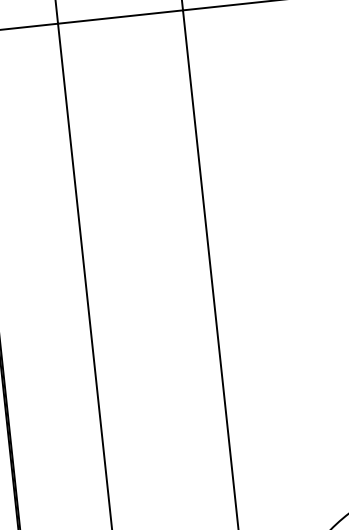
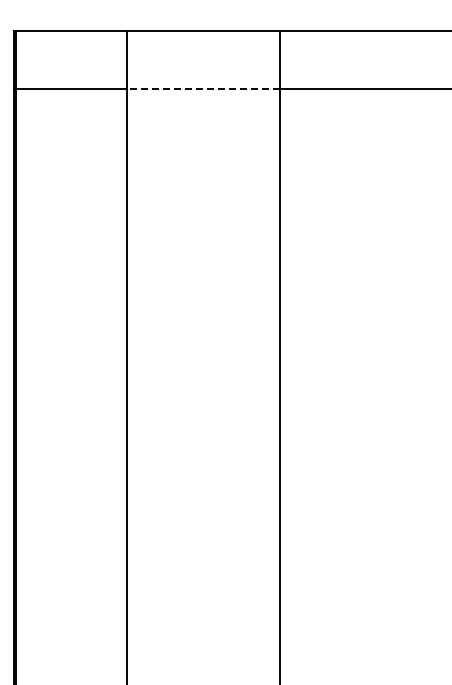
line: (119, 17) -> (202, 89), solid -> dashed

